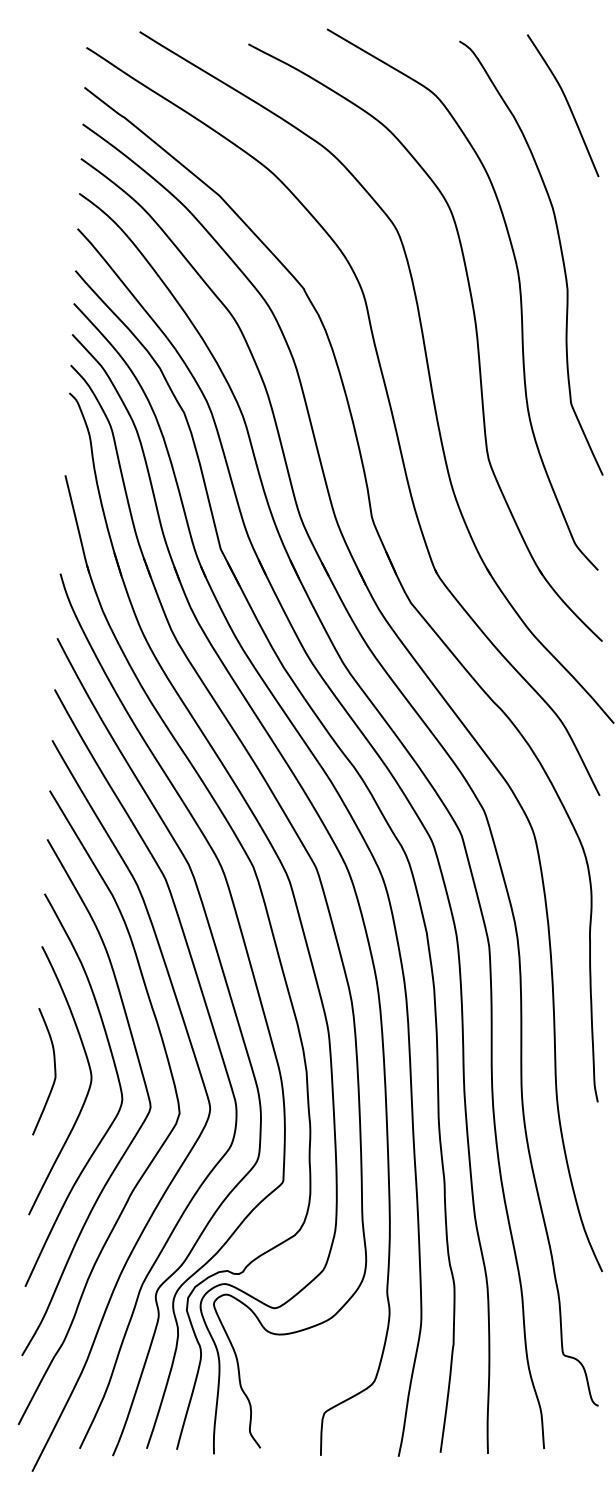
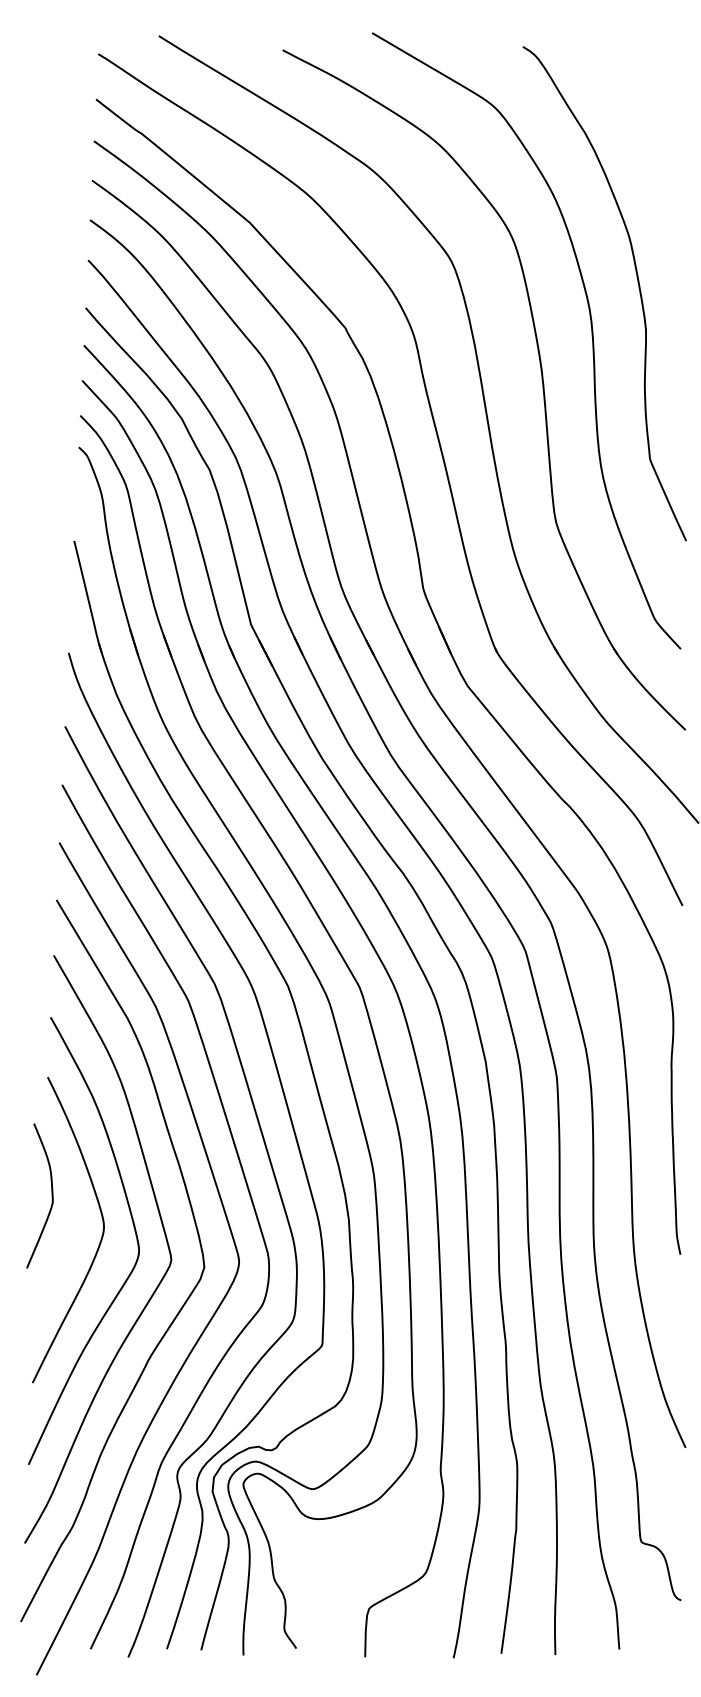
curve: (566, 102) -> (644, 116), removed
curve: (54, 1071) -> (51, 1195), moved

